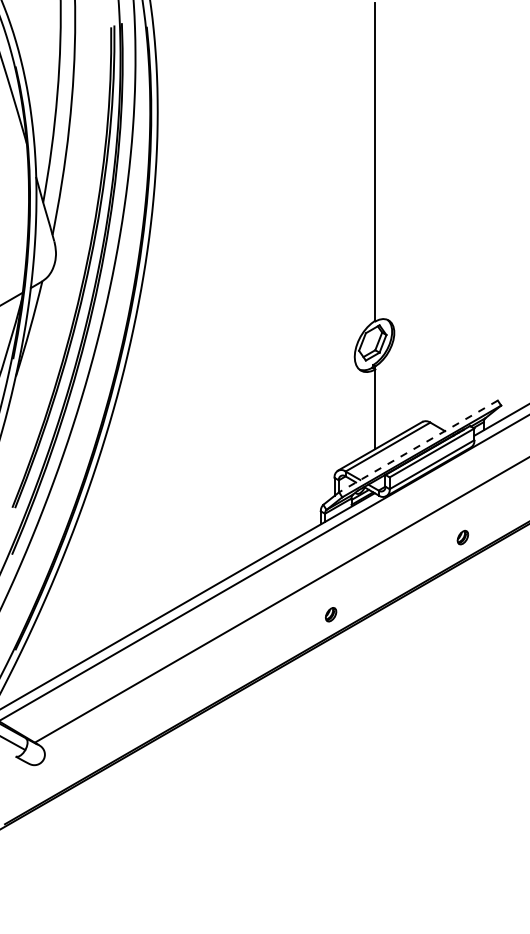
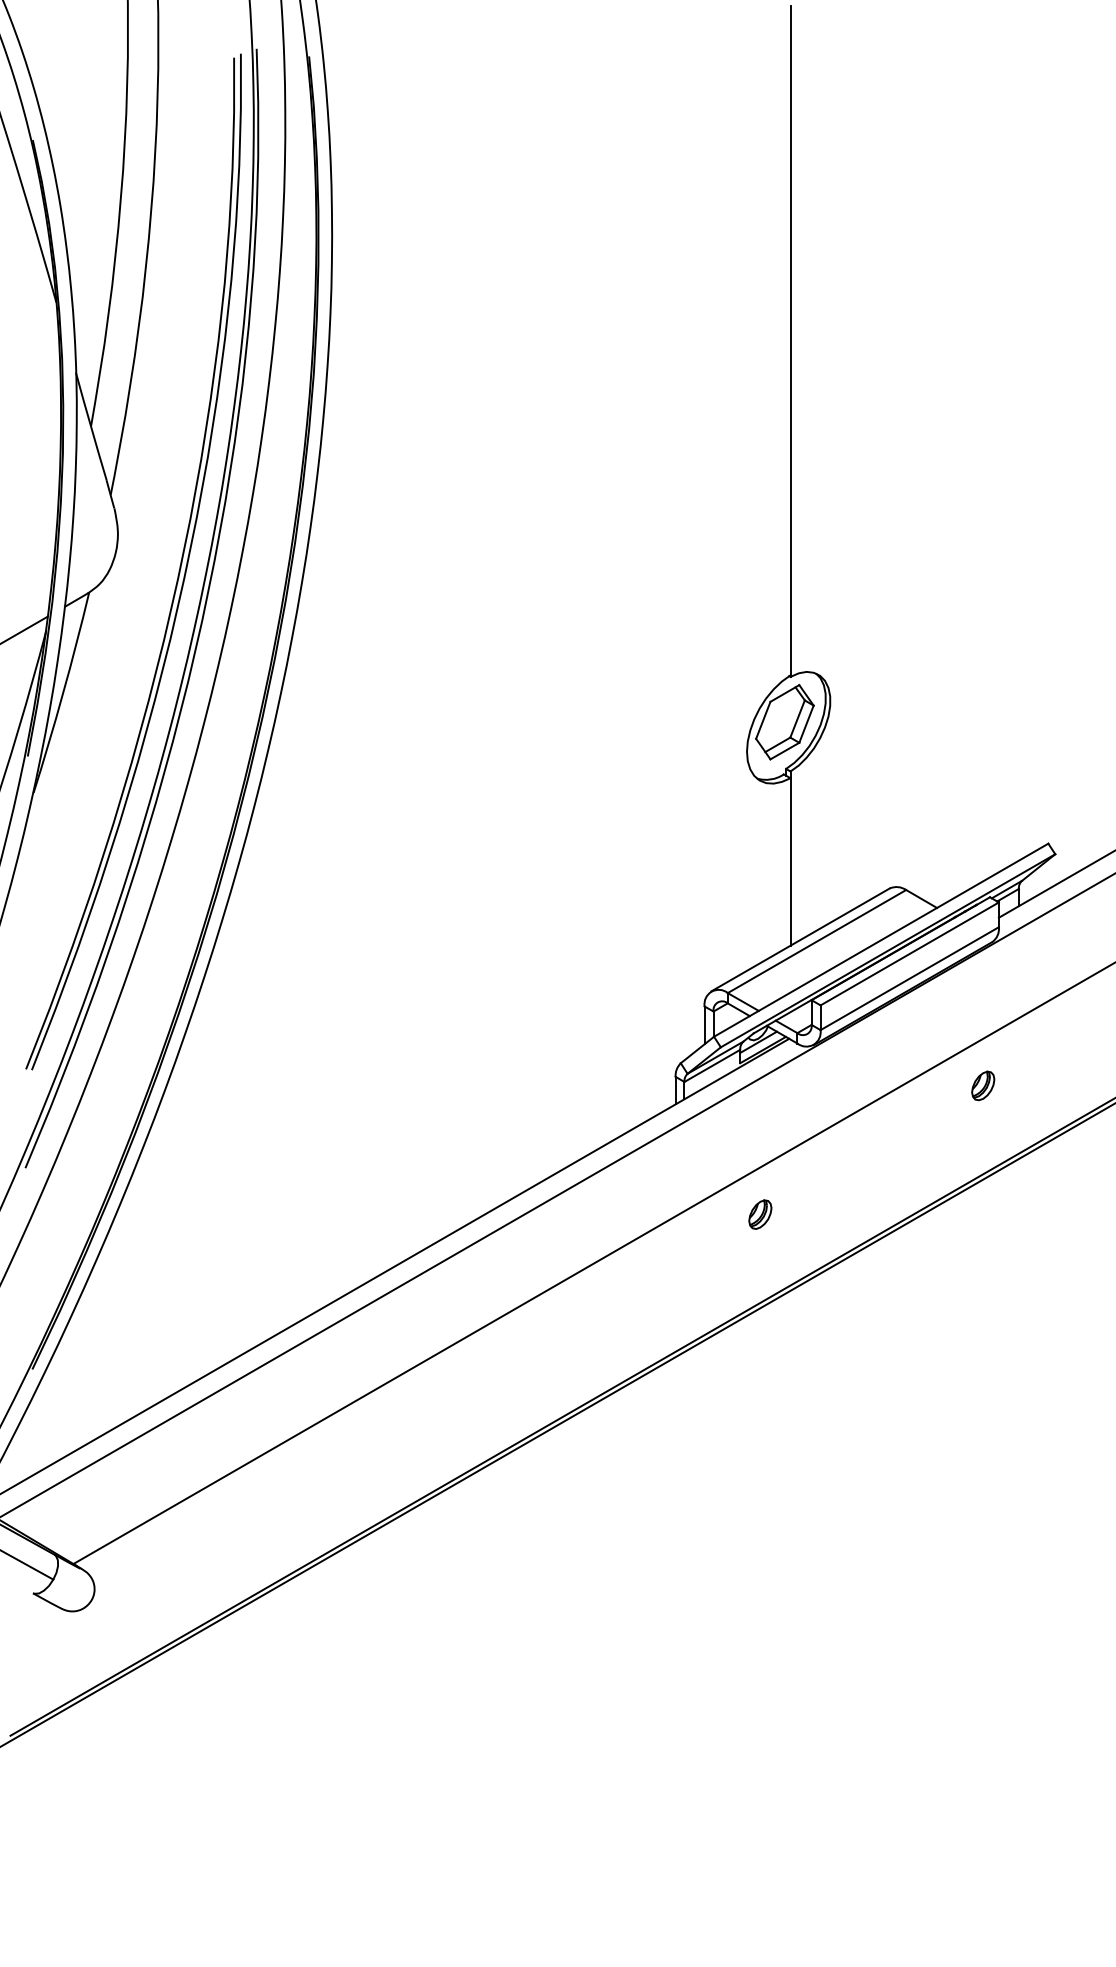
line: (418, 446) -> (881, 940), dashed -> solid
part: (462, 537) -> (982, 1085), moved
part: (331, 614) -> (761, 1214), moved

